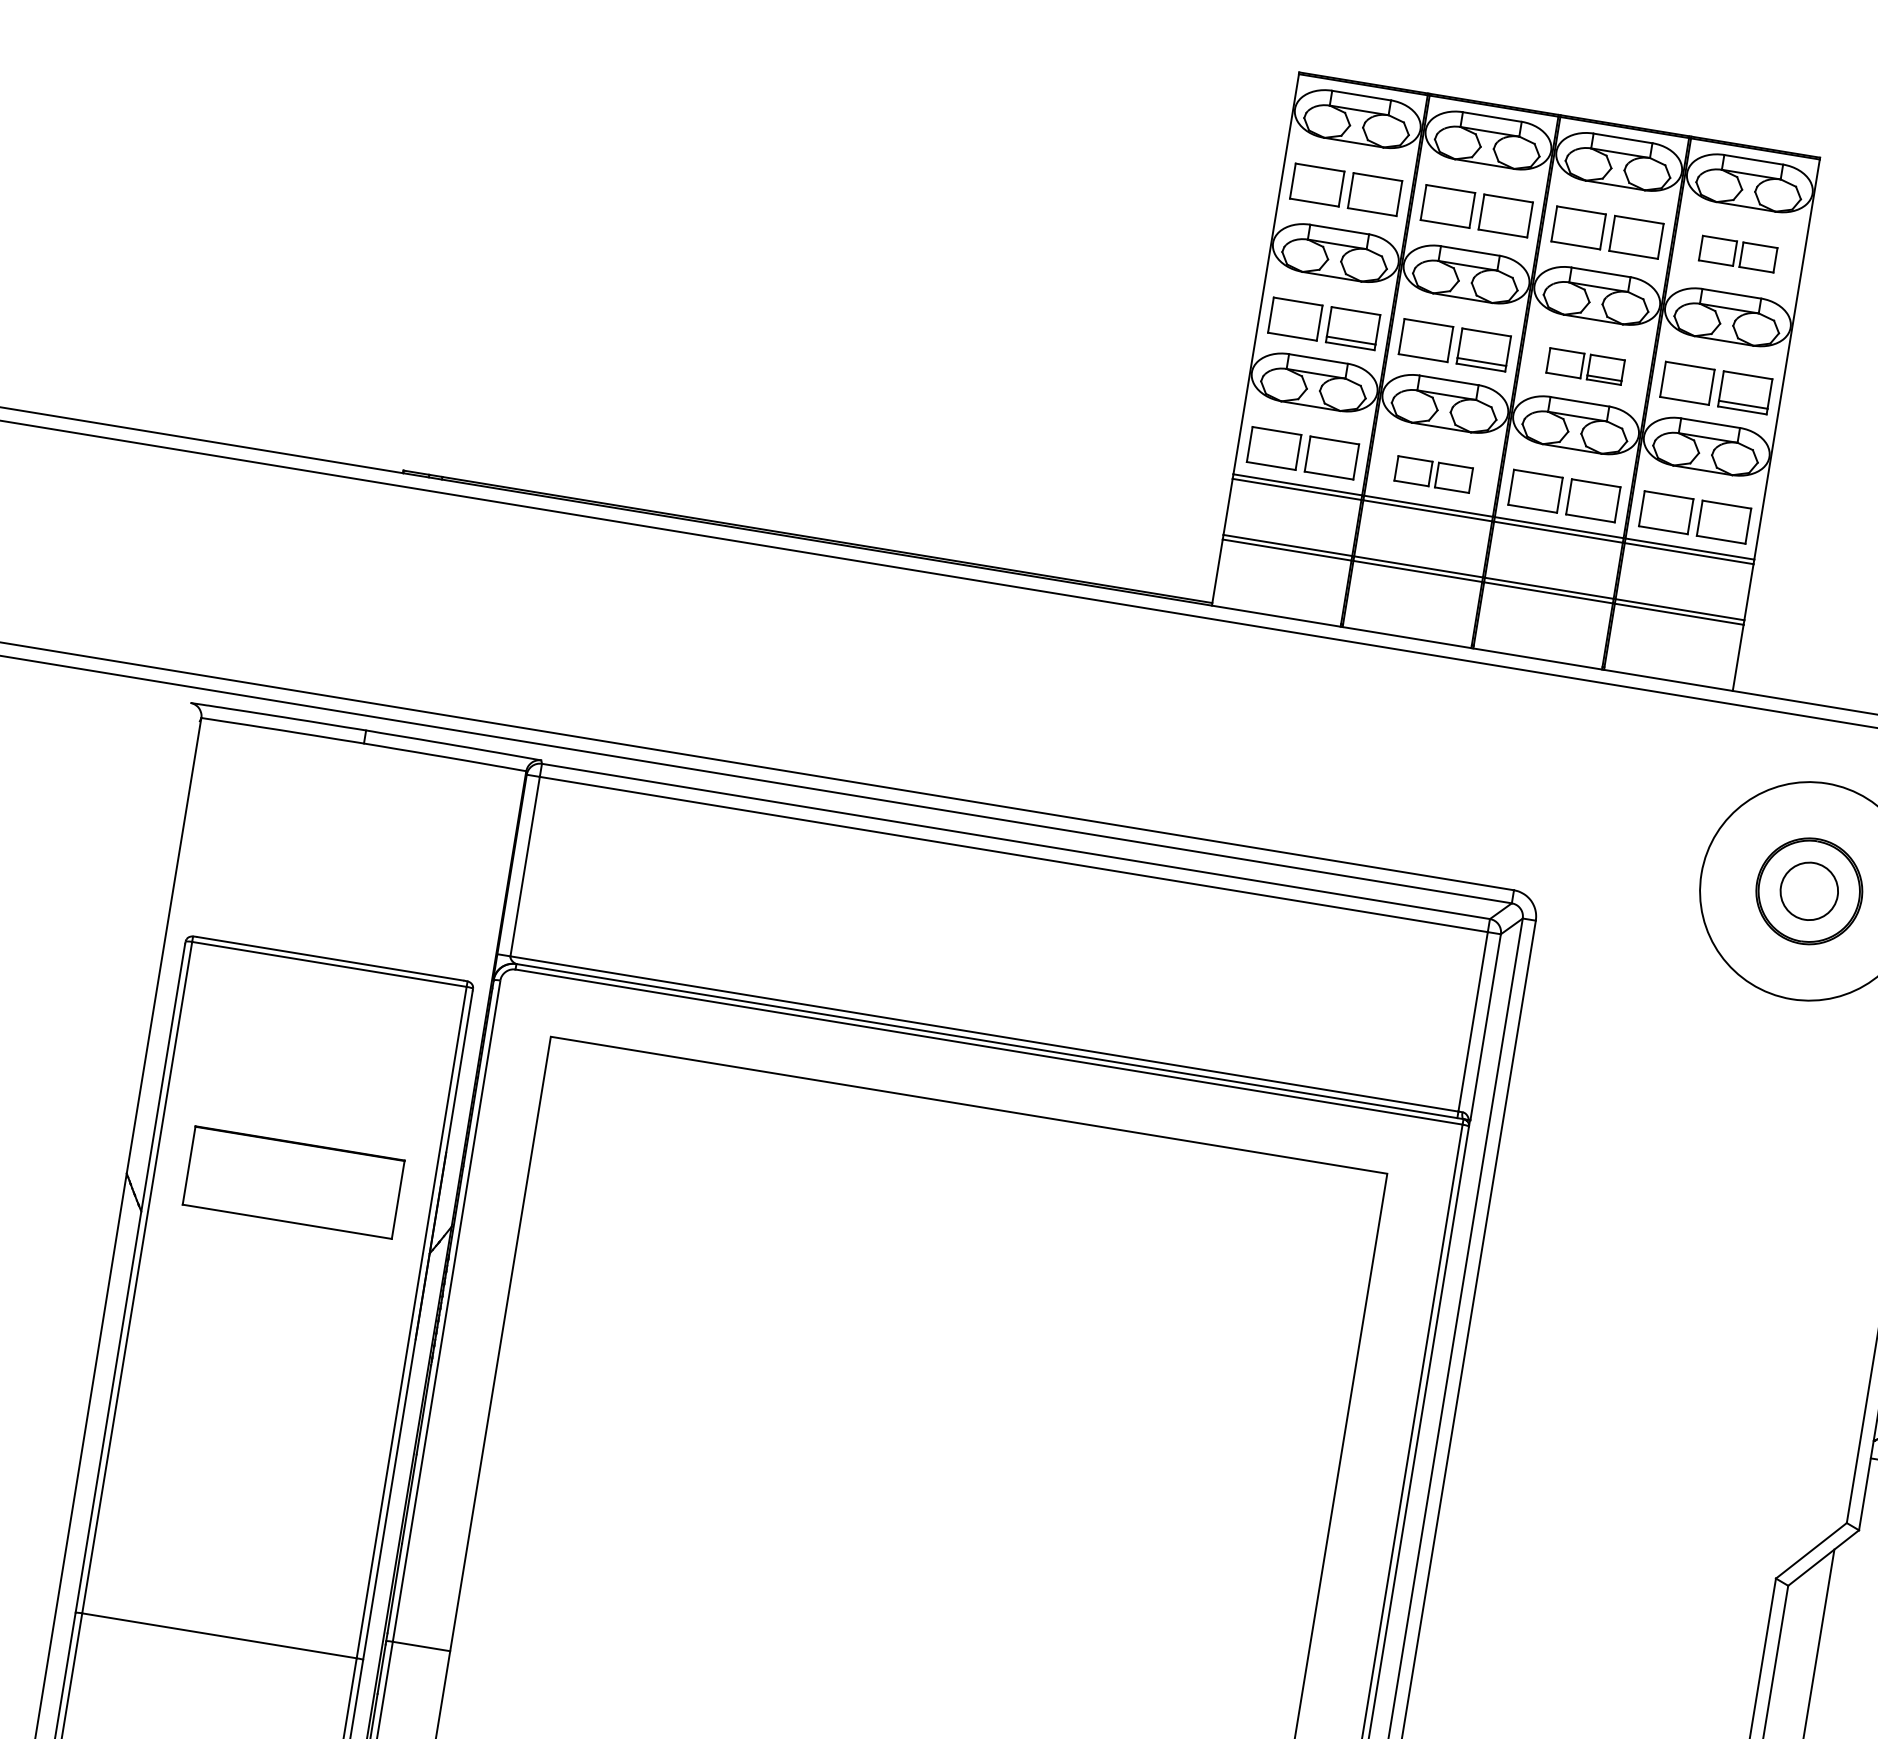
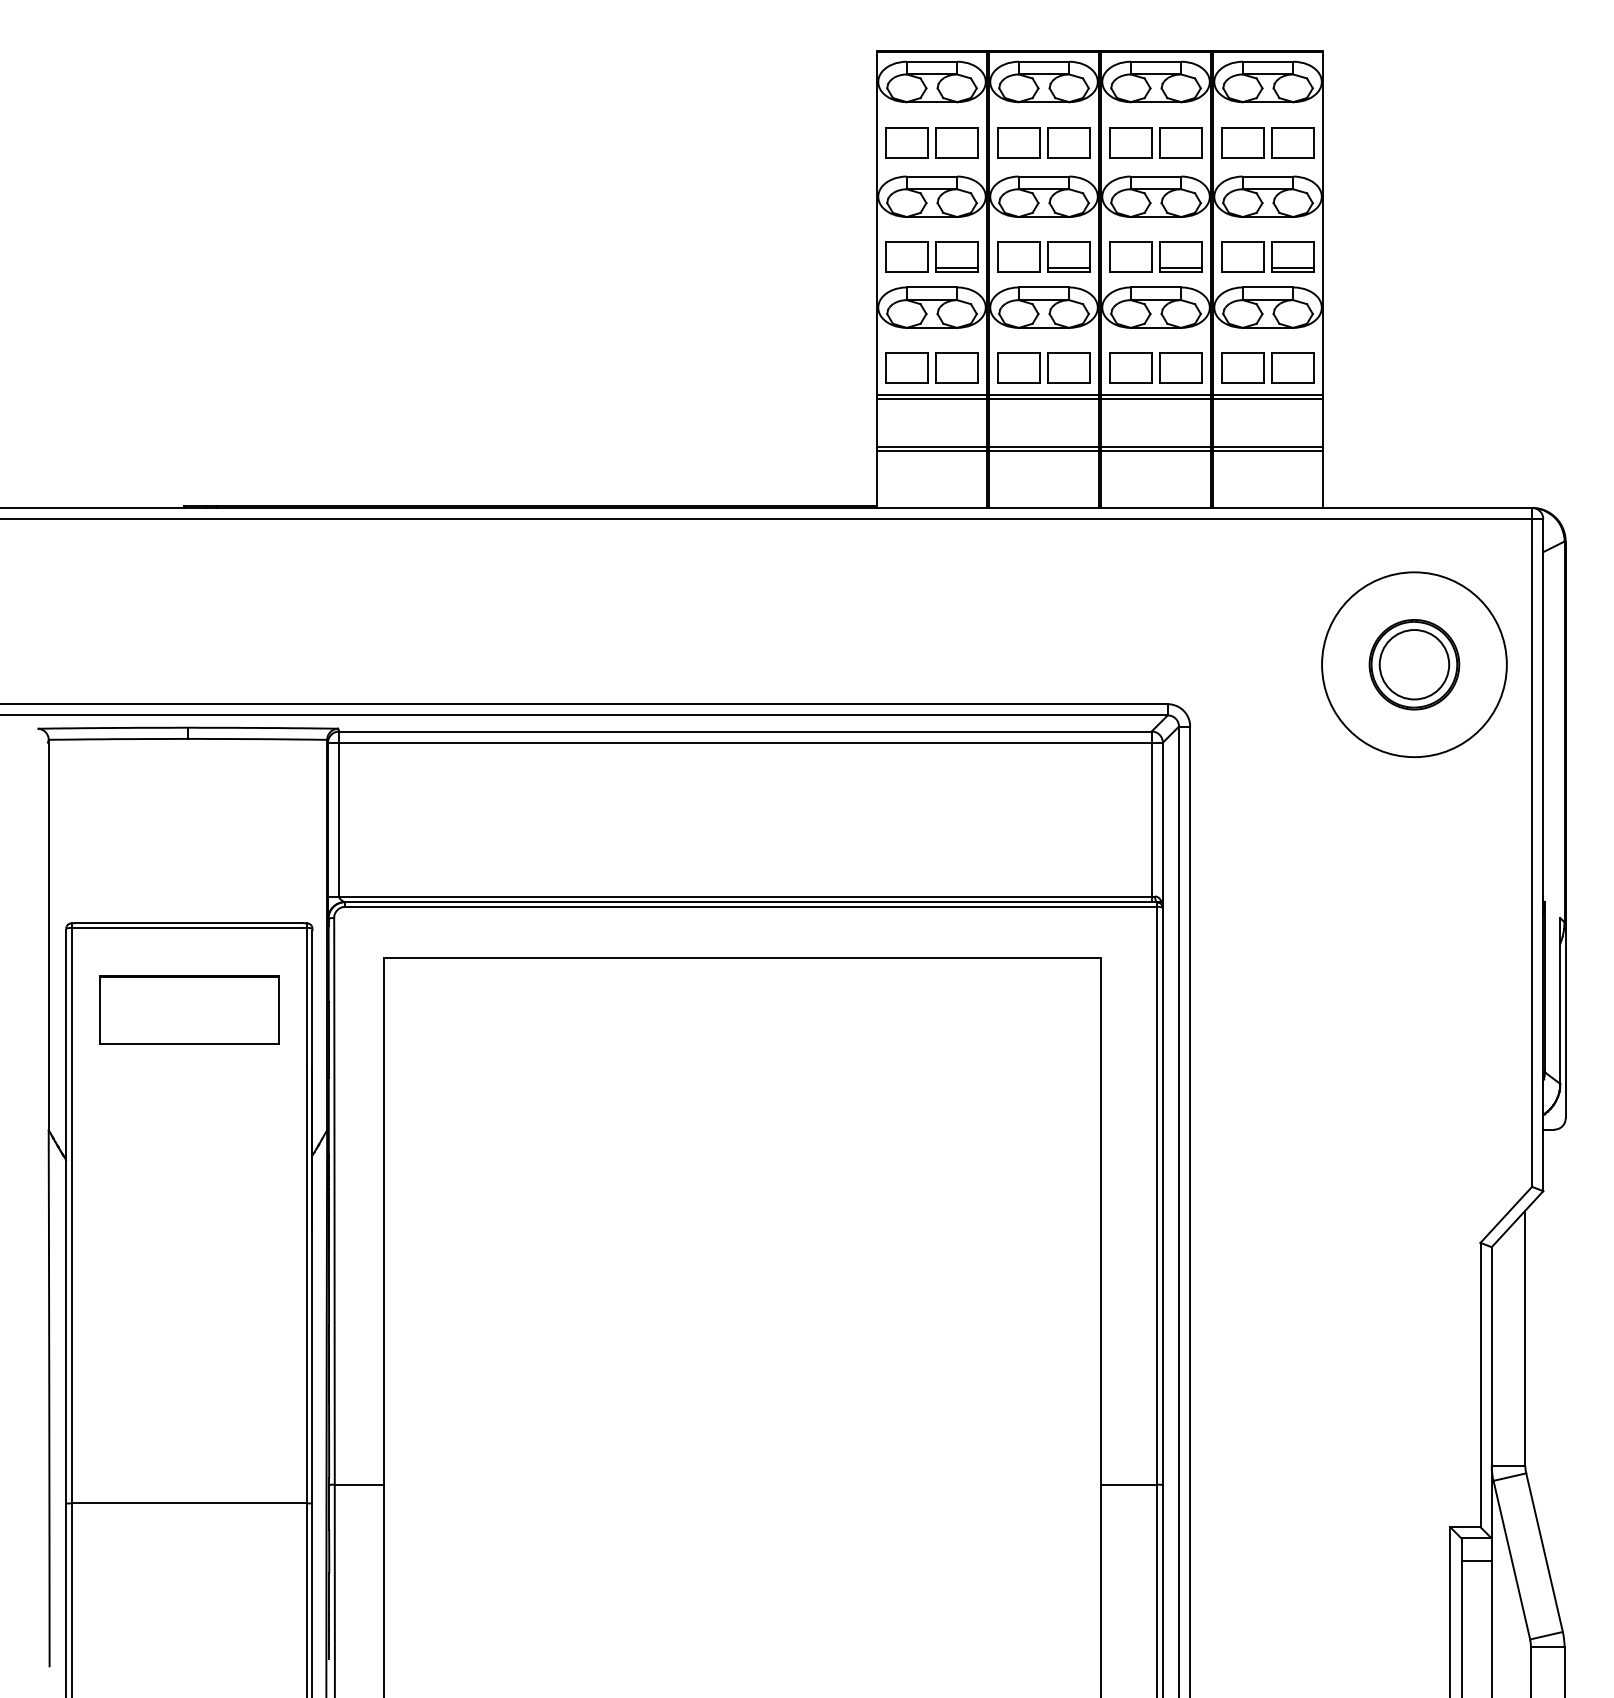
part: (1737, 253) -> (1267, 142), size x1.43
part: (1585, 365) -> (1155, 256), size x1.43
part: (1433, 473) -> (1043, 367), size x1.43
circle: (1809, 891) -> (1414, 664), size x1.43
part: (294, 1182) -> (189, 1009), moved

